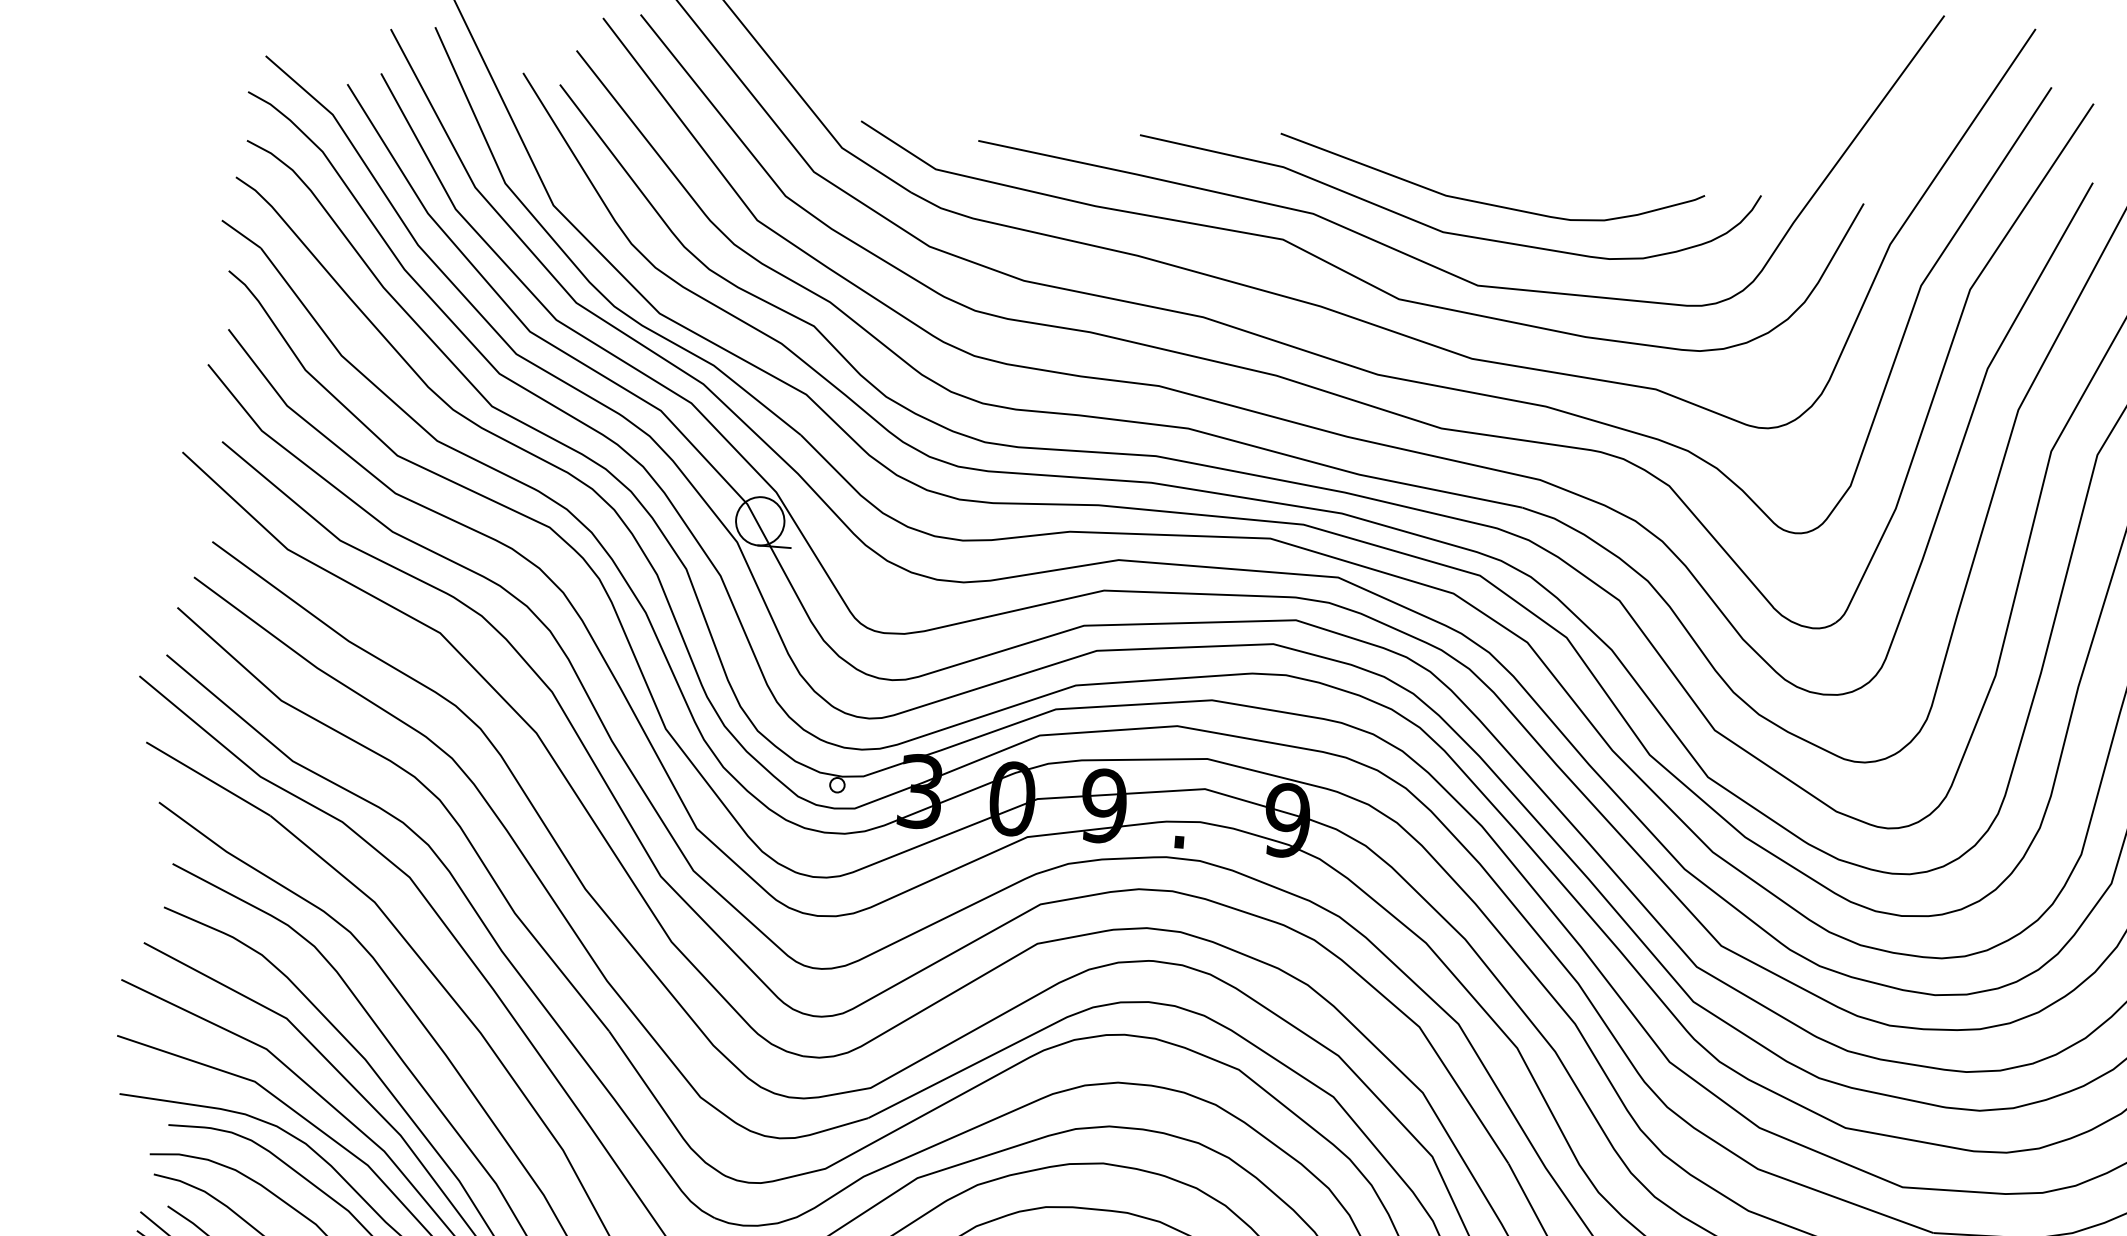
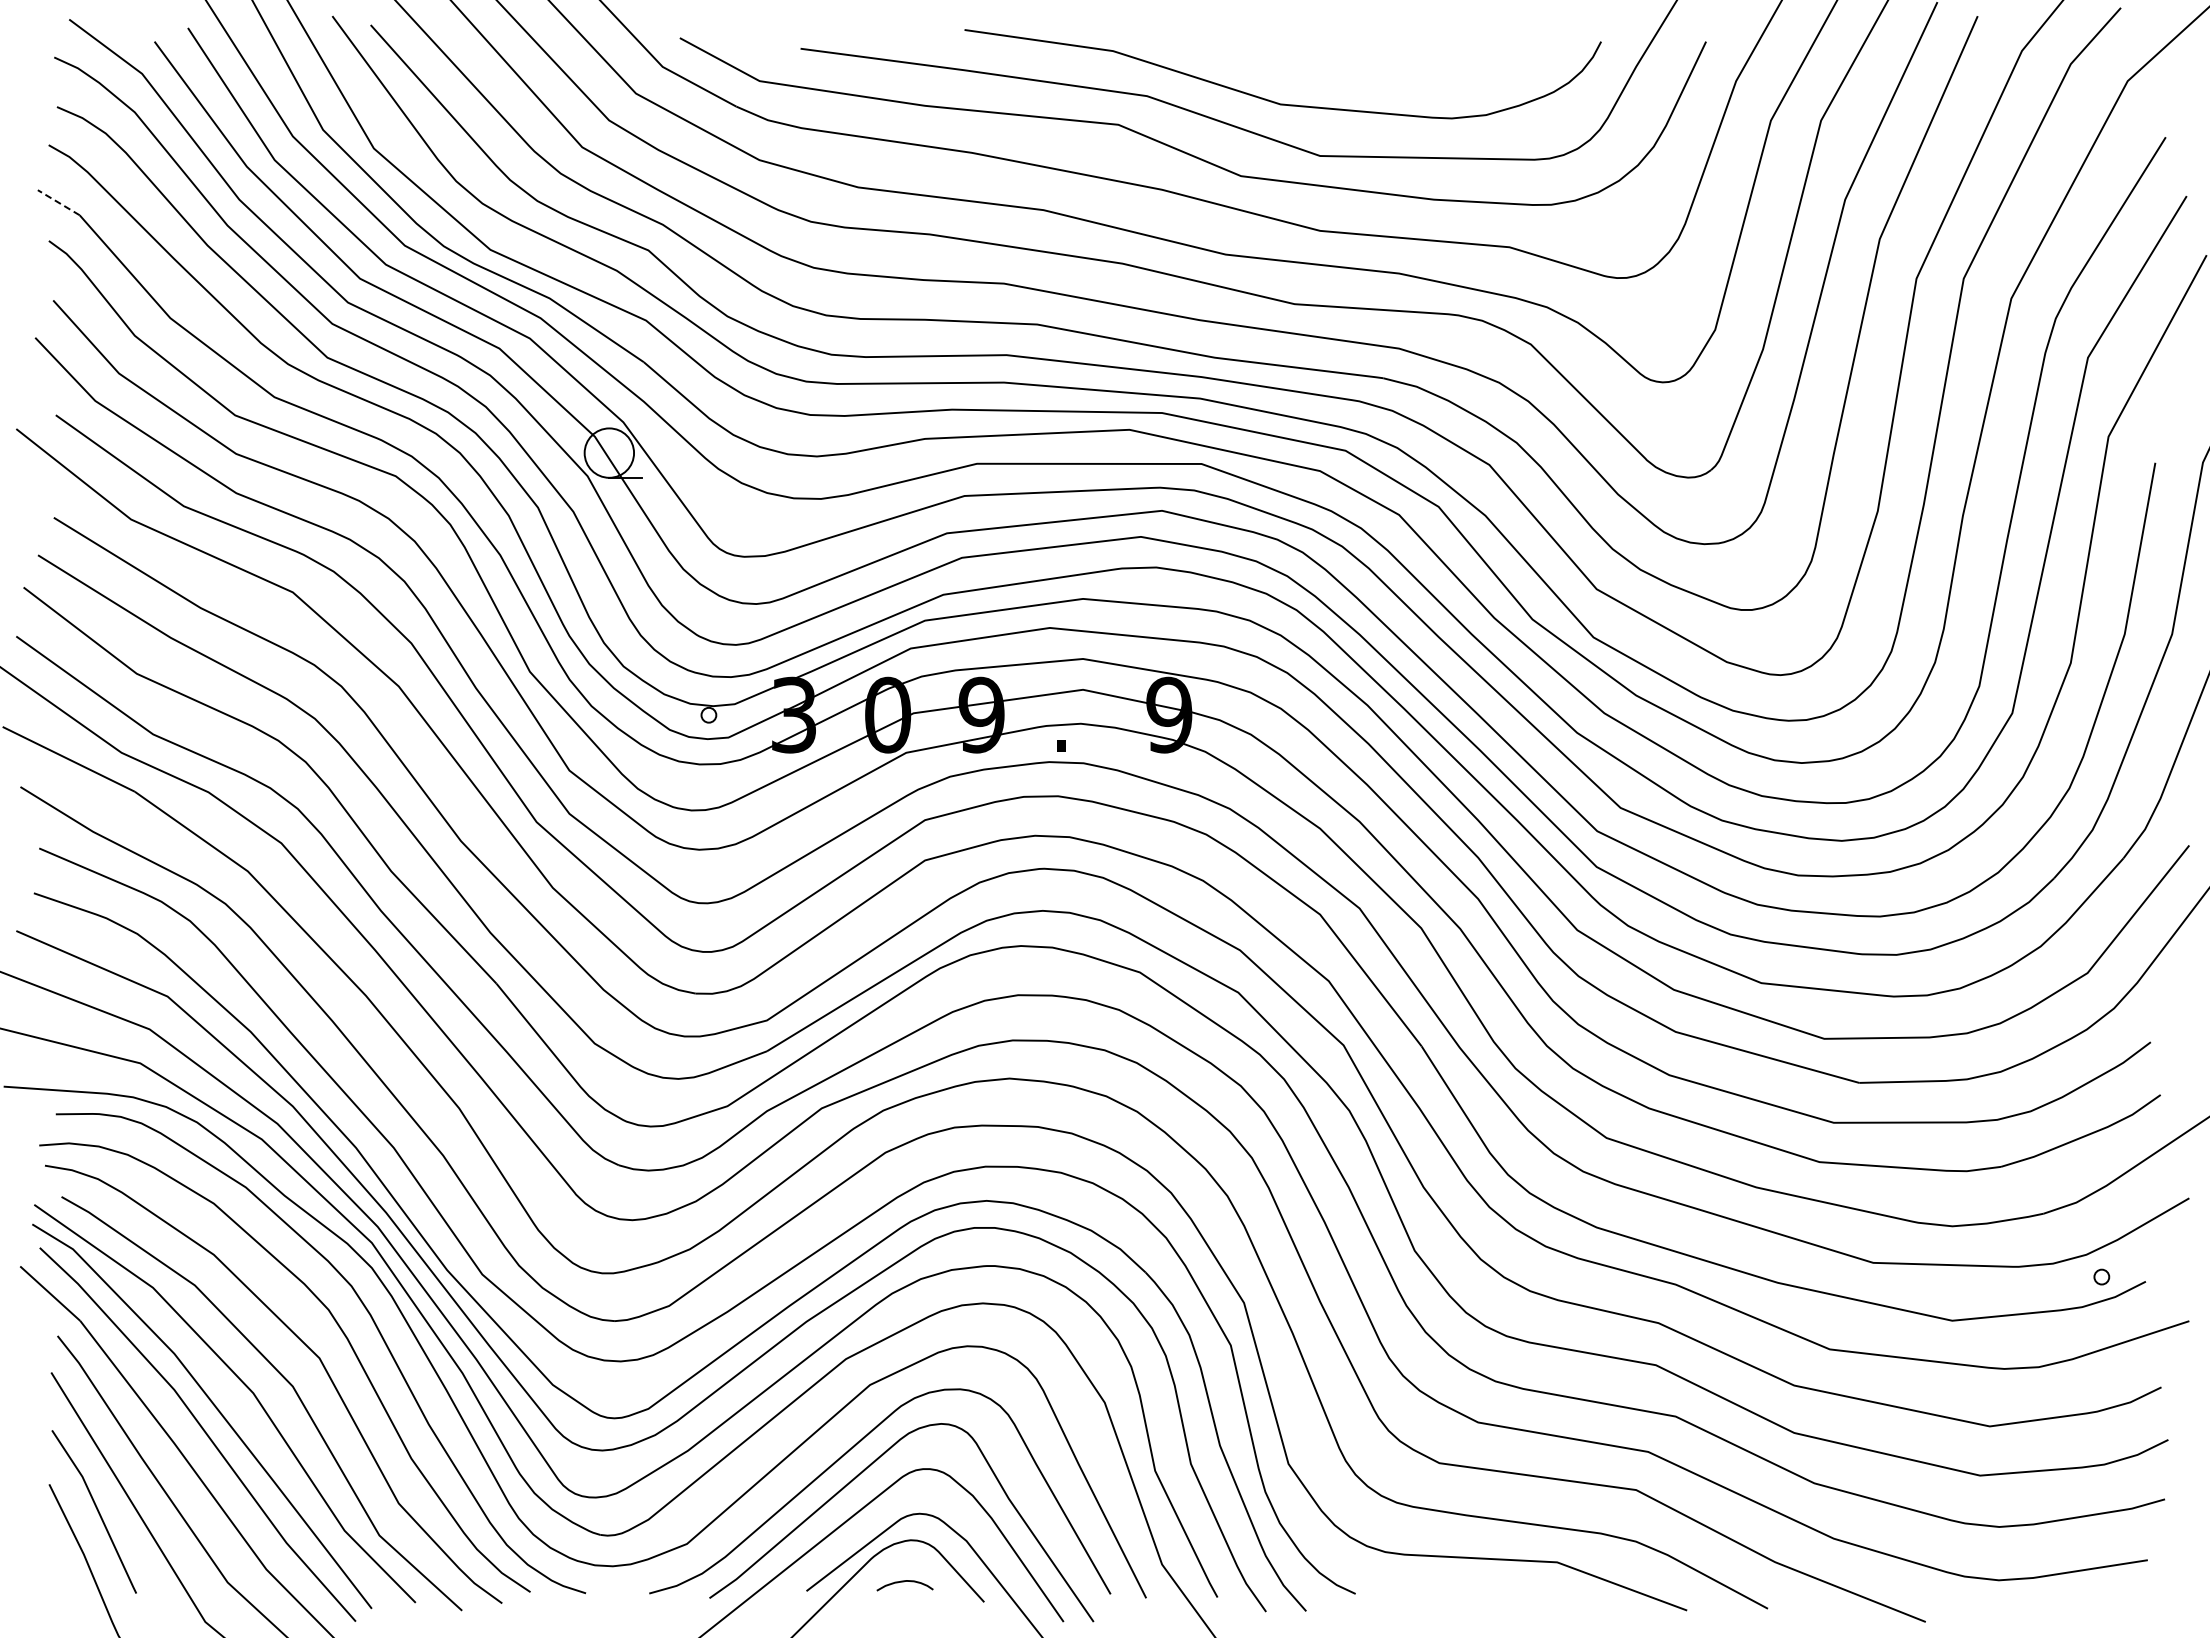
curve: (1489, 203) -> (1325, 71), removed
line: (241, 234) -> (58, 202), solid -> dashed

